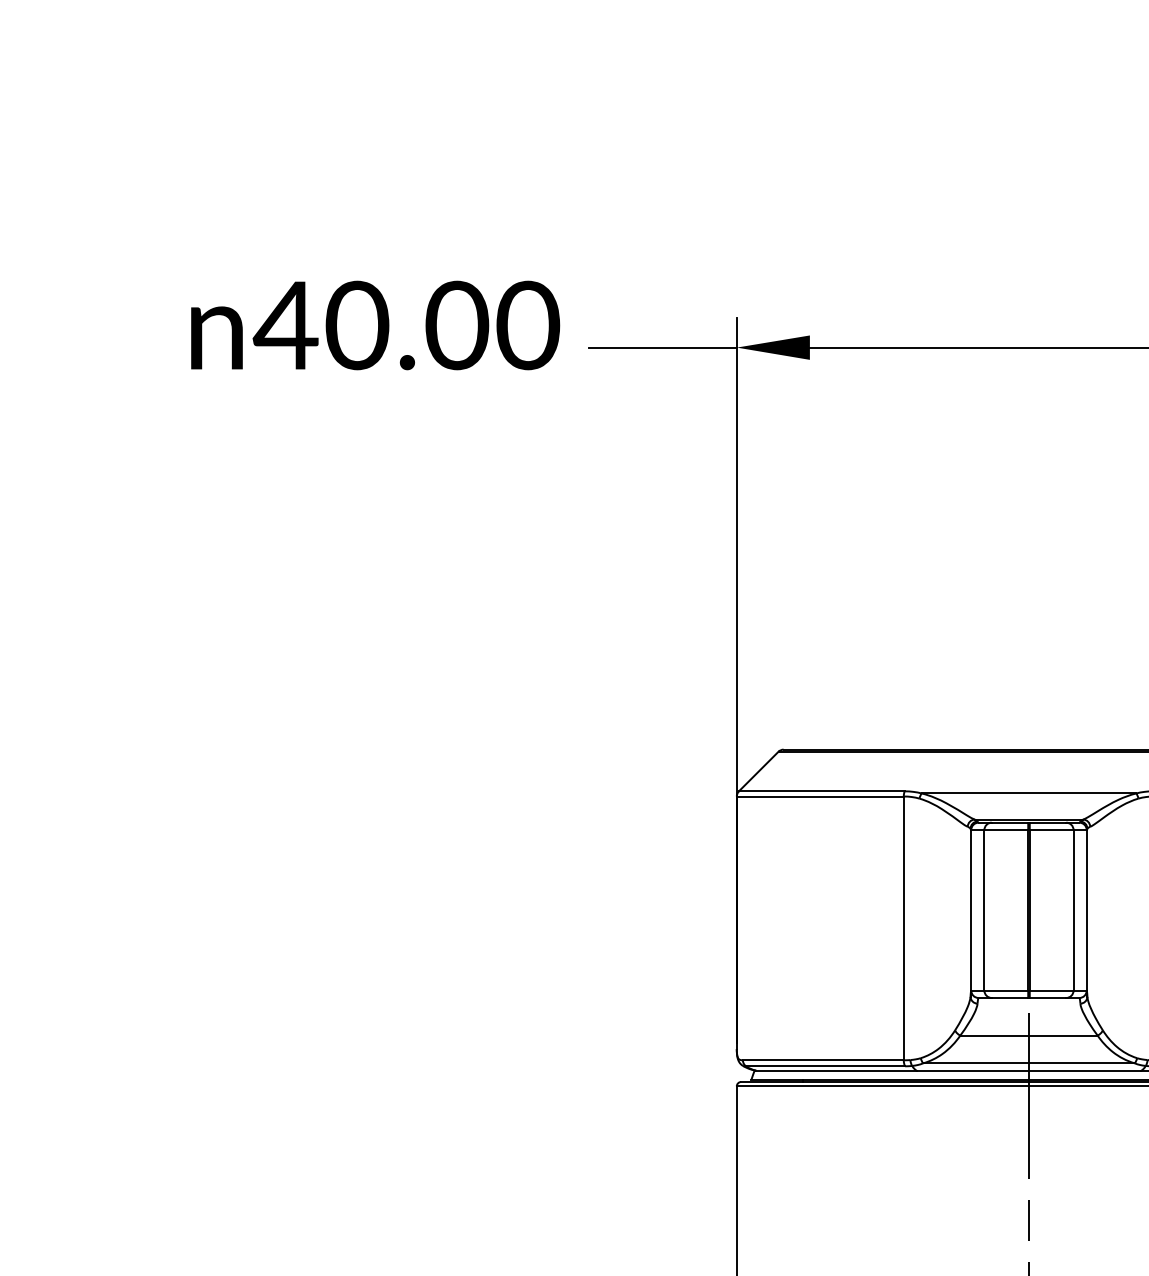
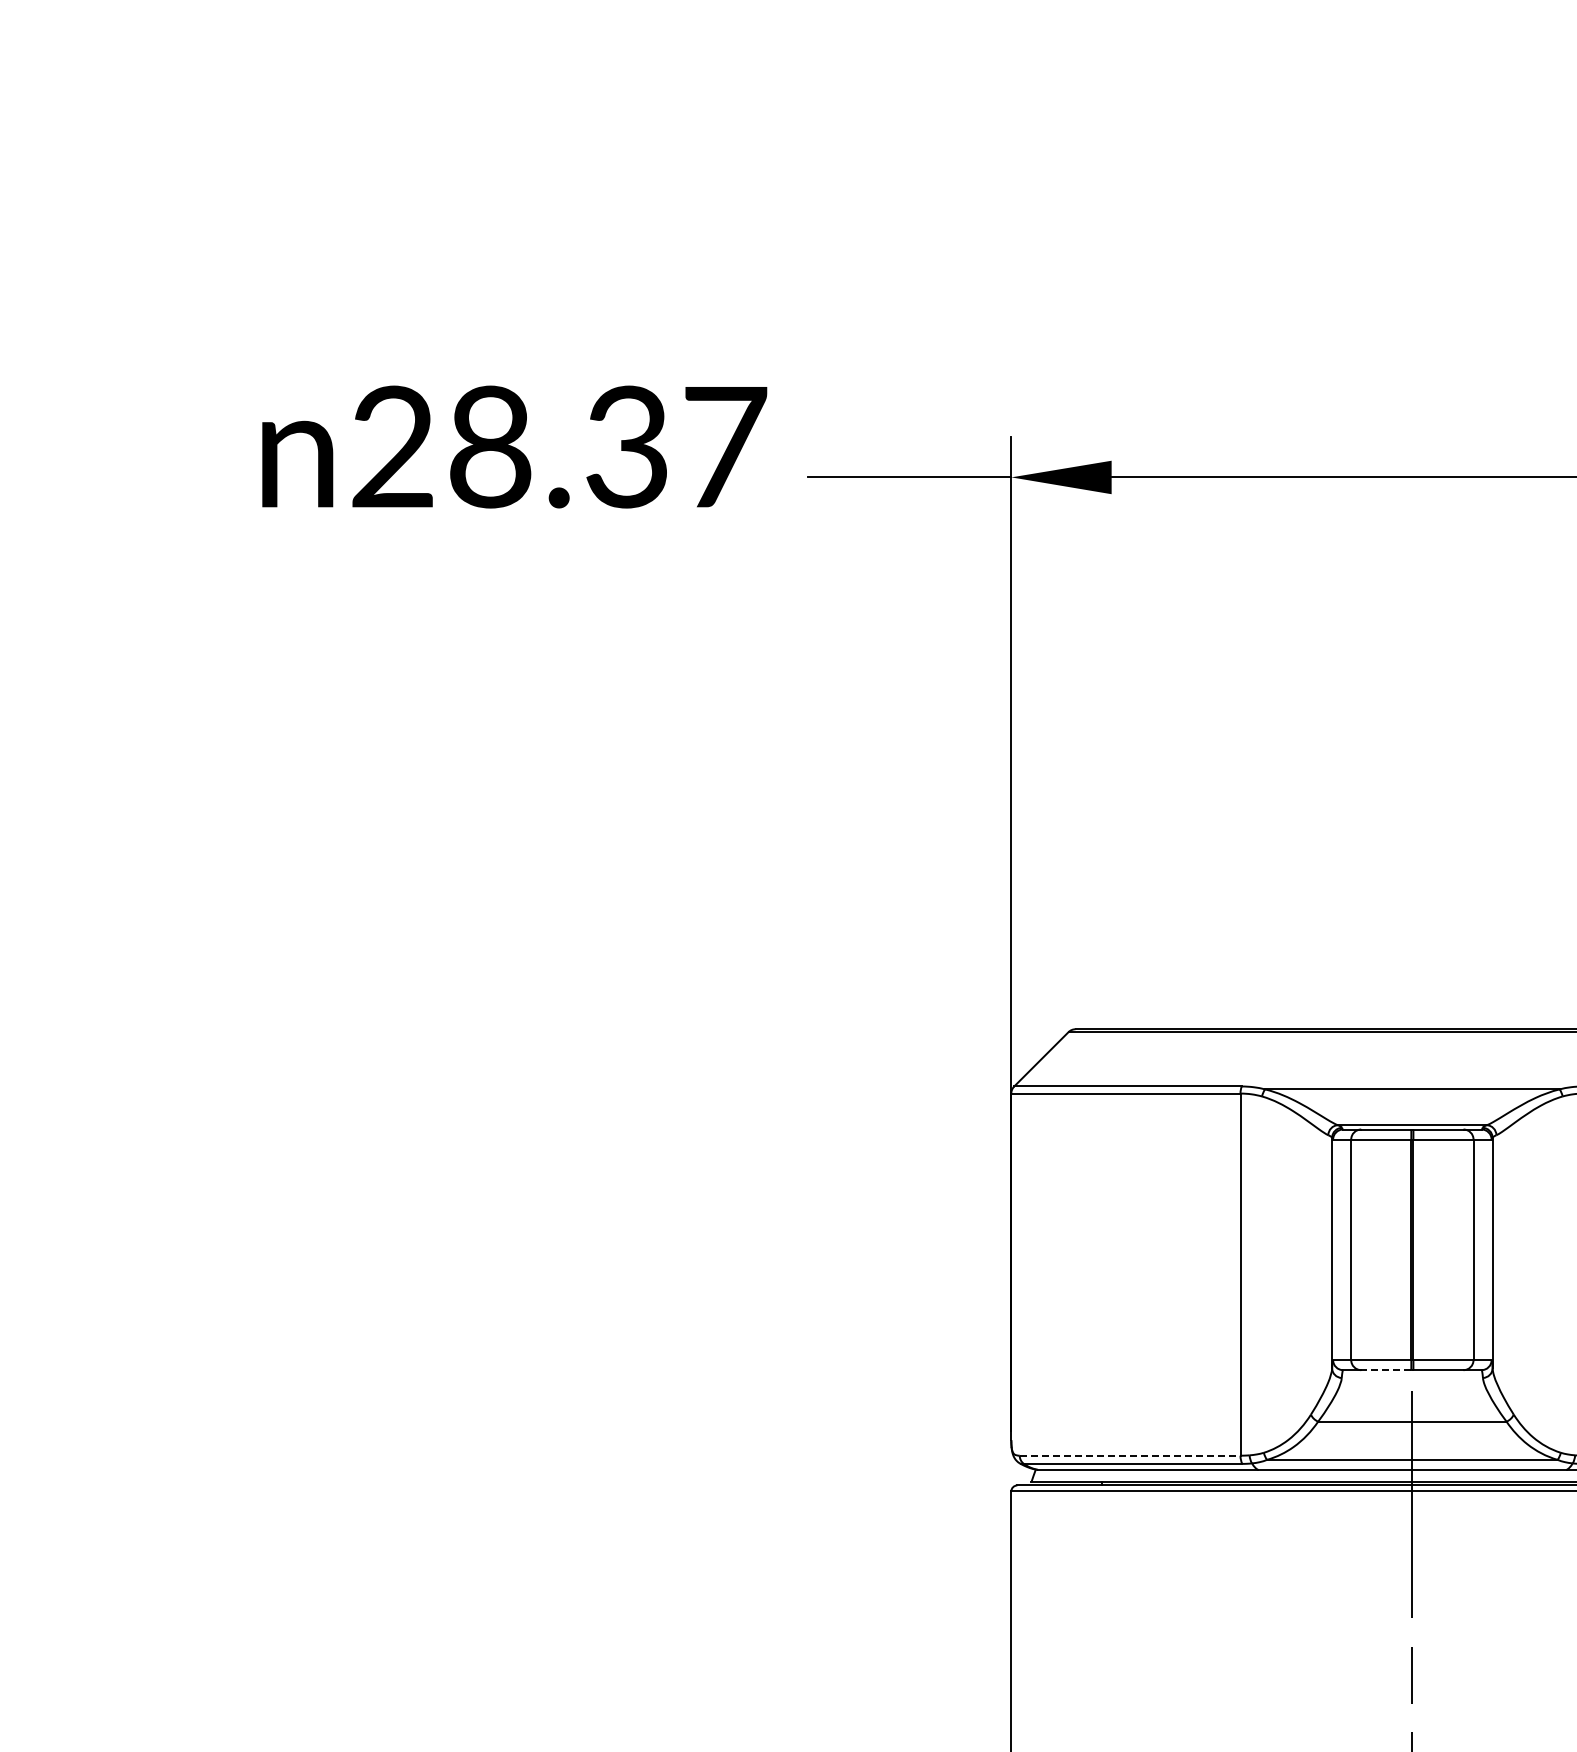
text: (406, 325) -> (557, 446), 40.00 -> 28.37
line: (1009, 998) -> (1385, 1370), solid -> dashed
line: (823, 1060) -> (1130, 1455), solid -> dashed

